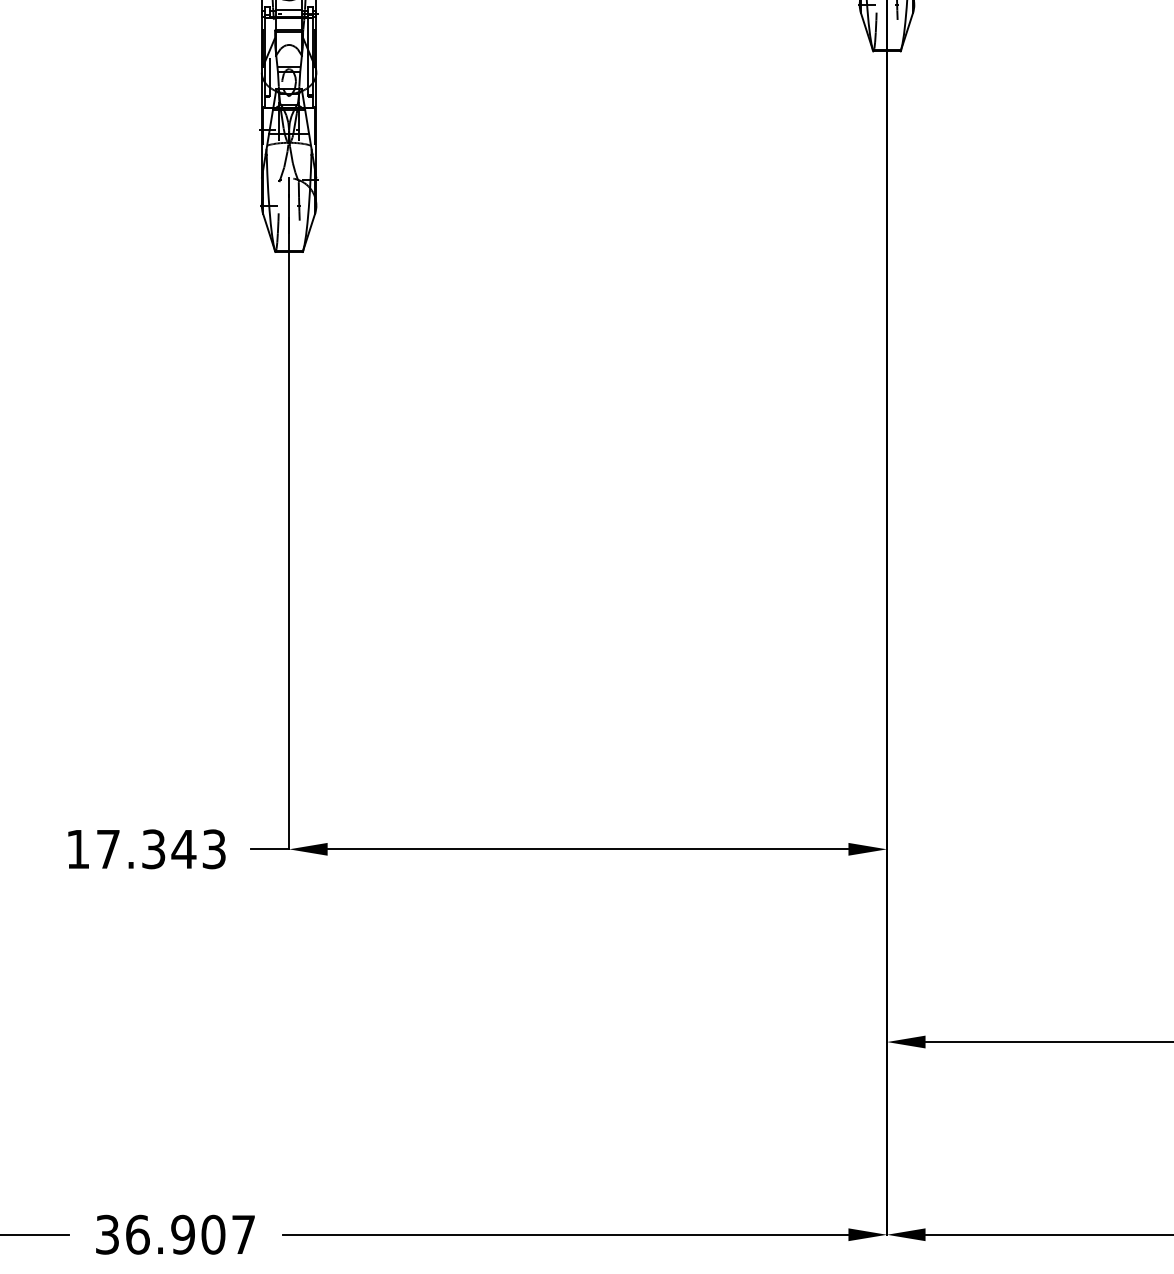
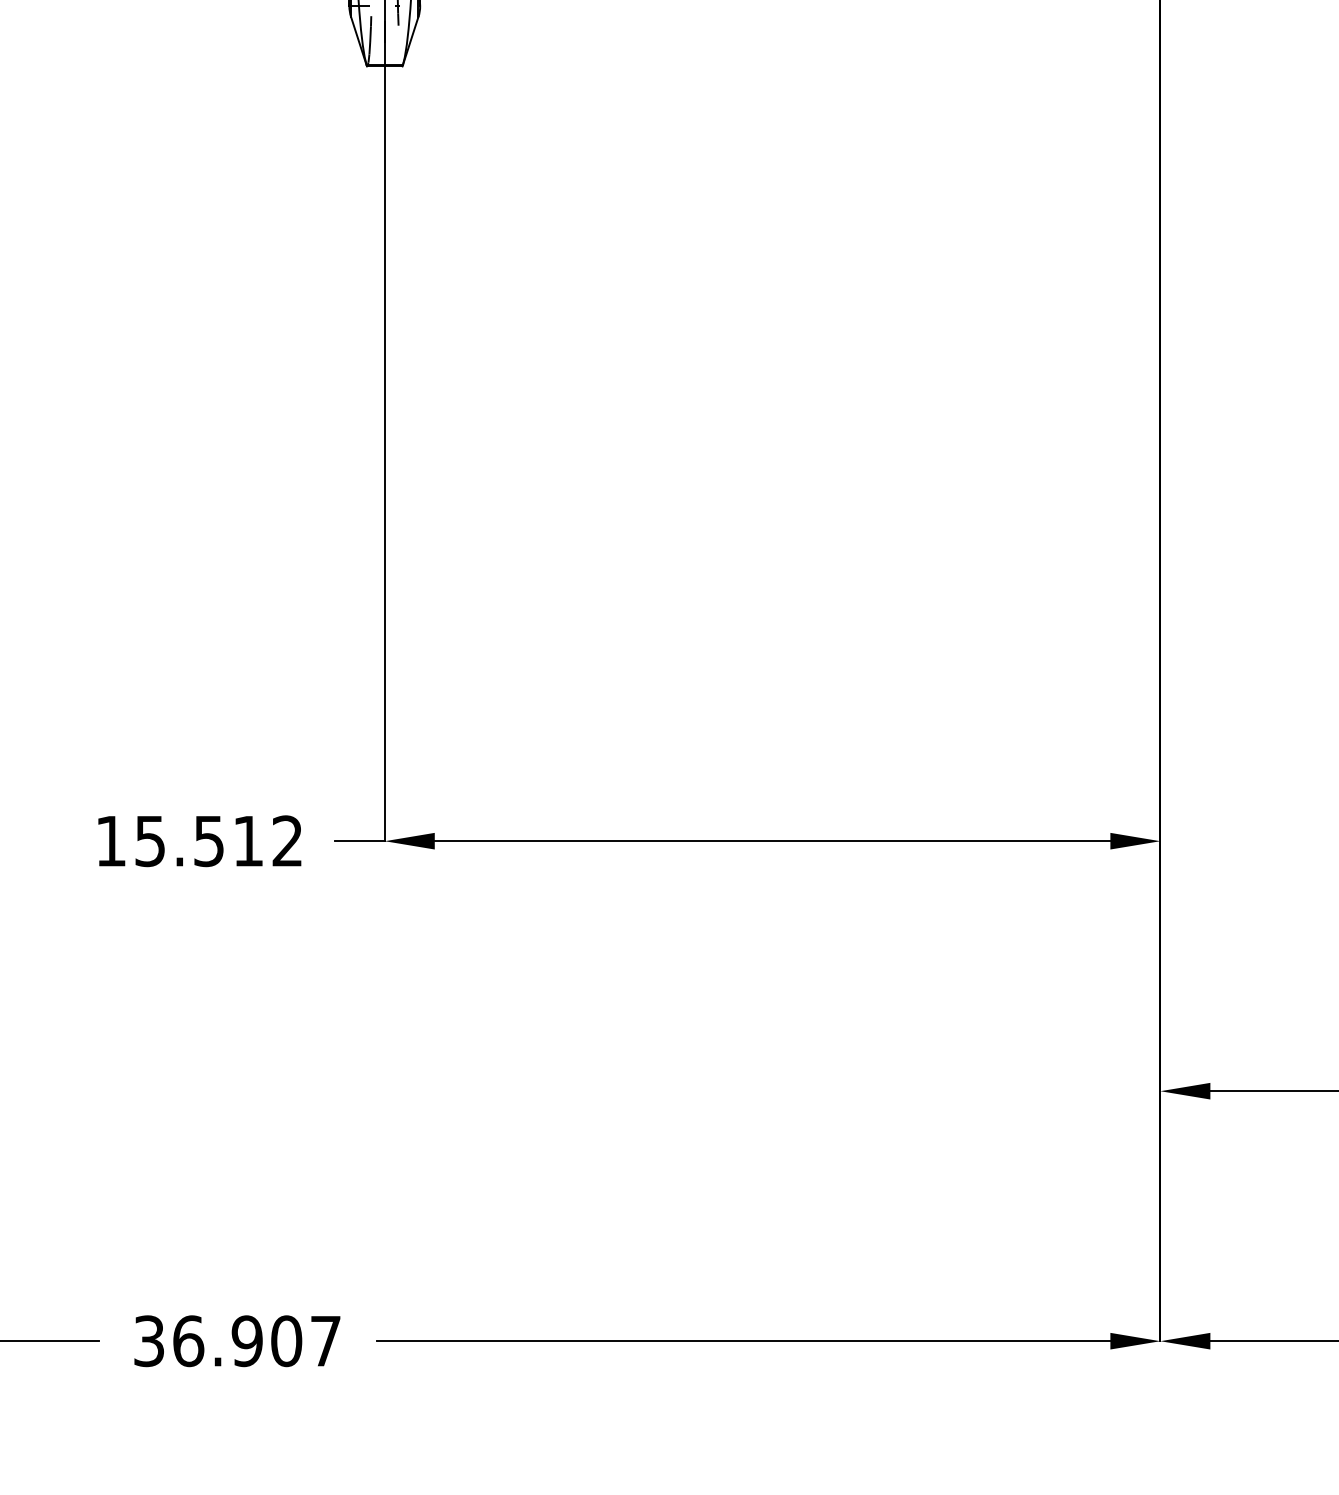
text: (161, 849) -> (219, 841), 17.343 -> 15.512

